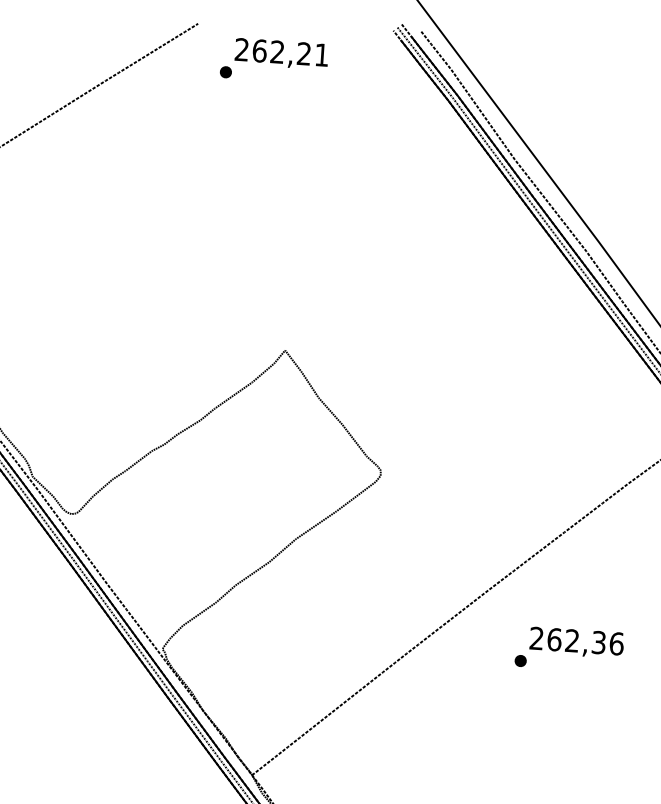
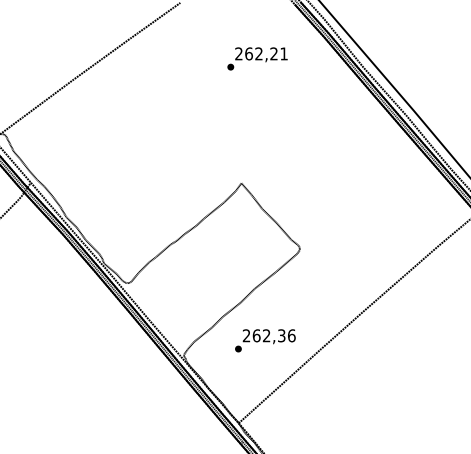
text: (274, 60) -> (257, 58), moved
text: (569, 649) -> (265, 340), moved

